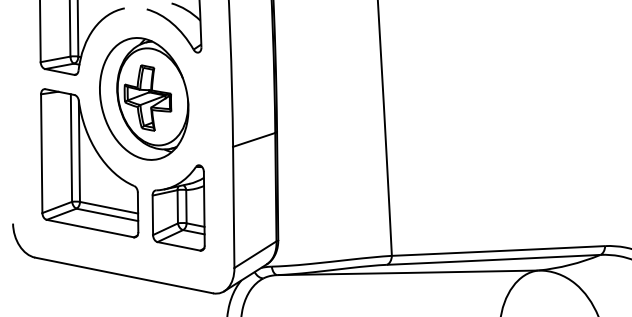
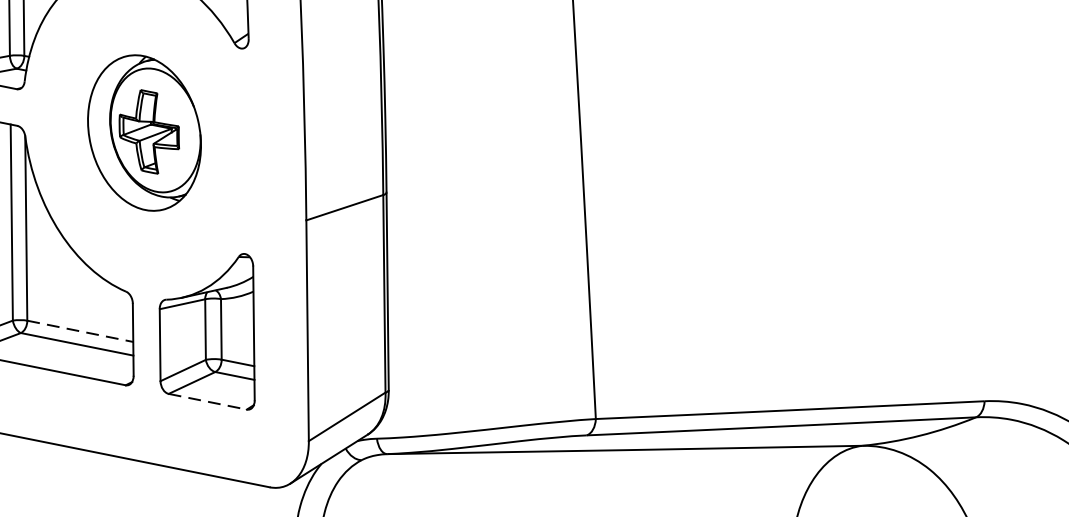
part: (144, 98) -> (144, 132), size x0.7
line: (109, 207) -> (81, 330), solid -> dashed
line: (179, 246) -> (208, 401), solid -> dashed

